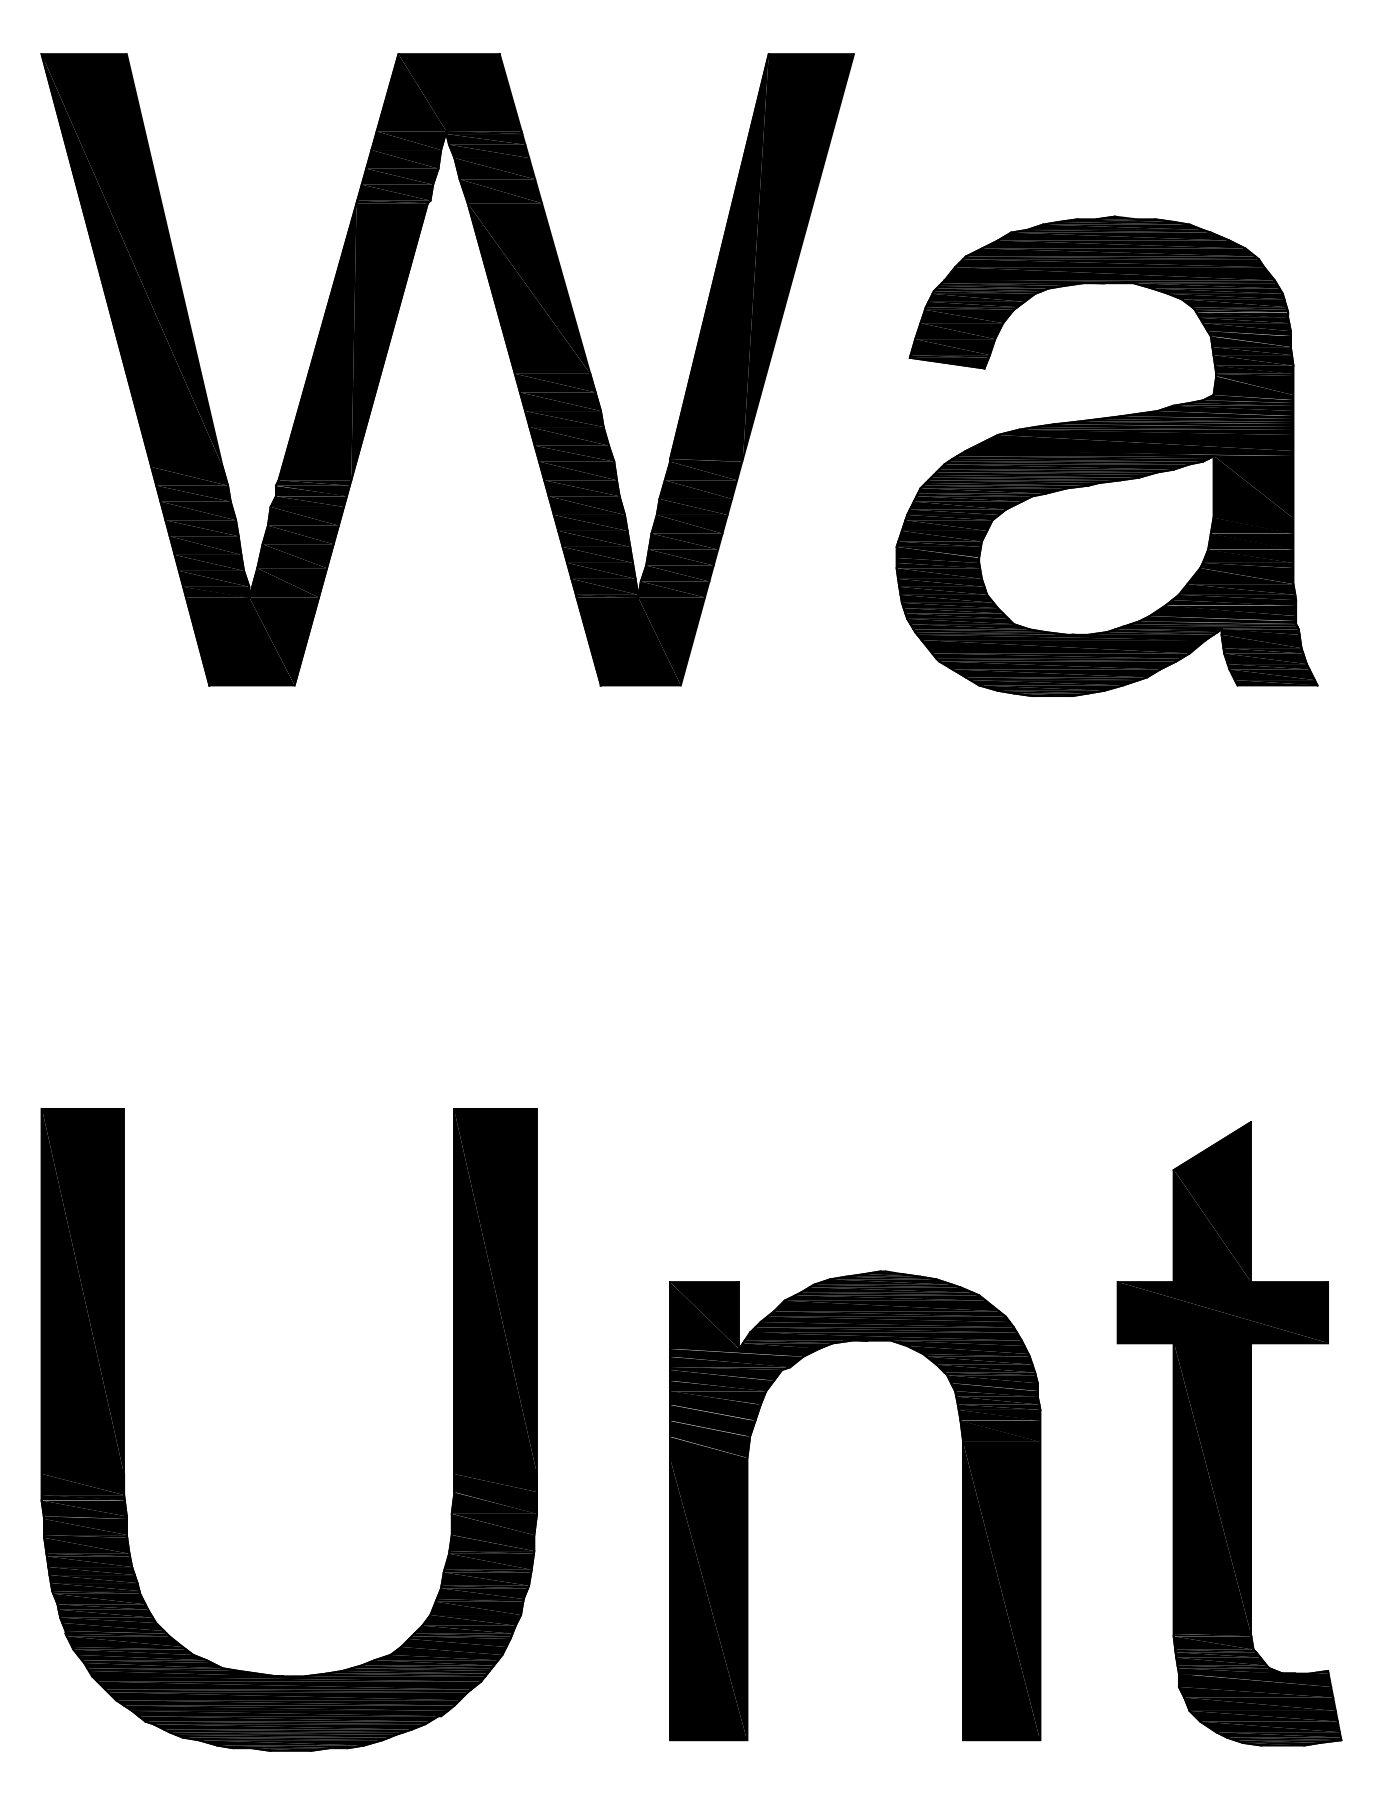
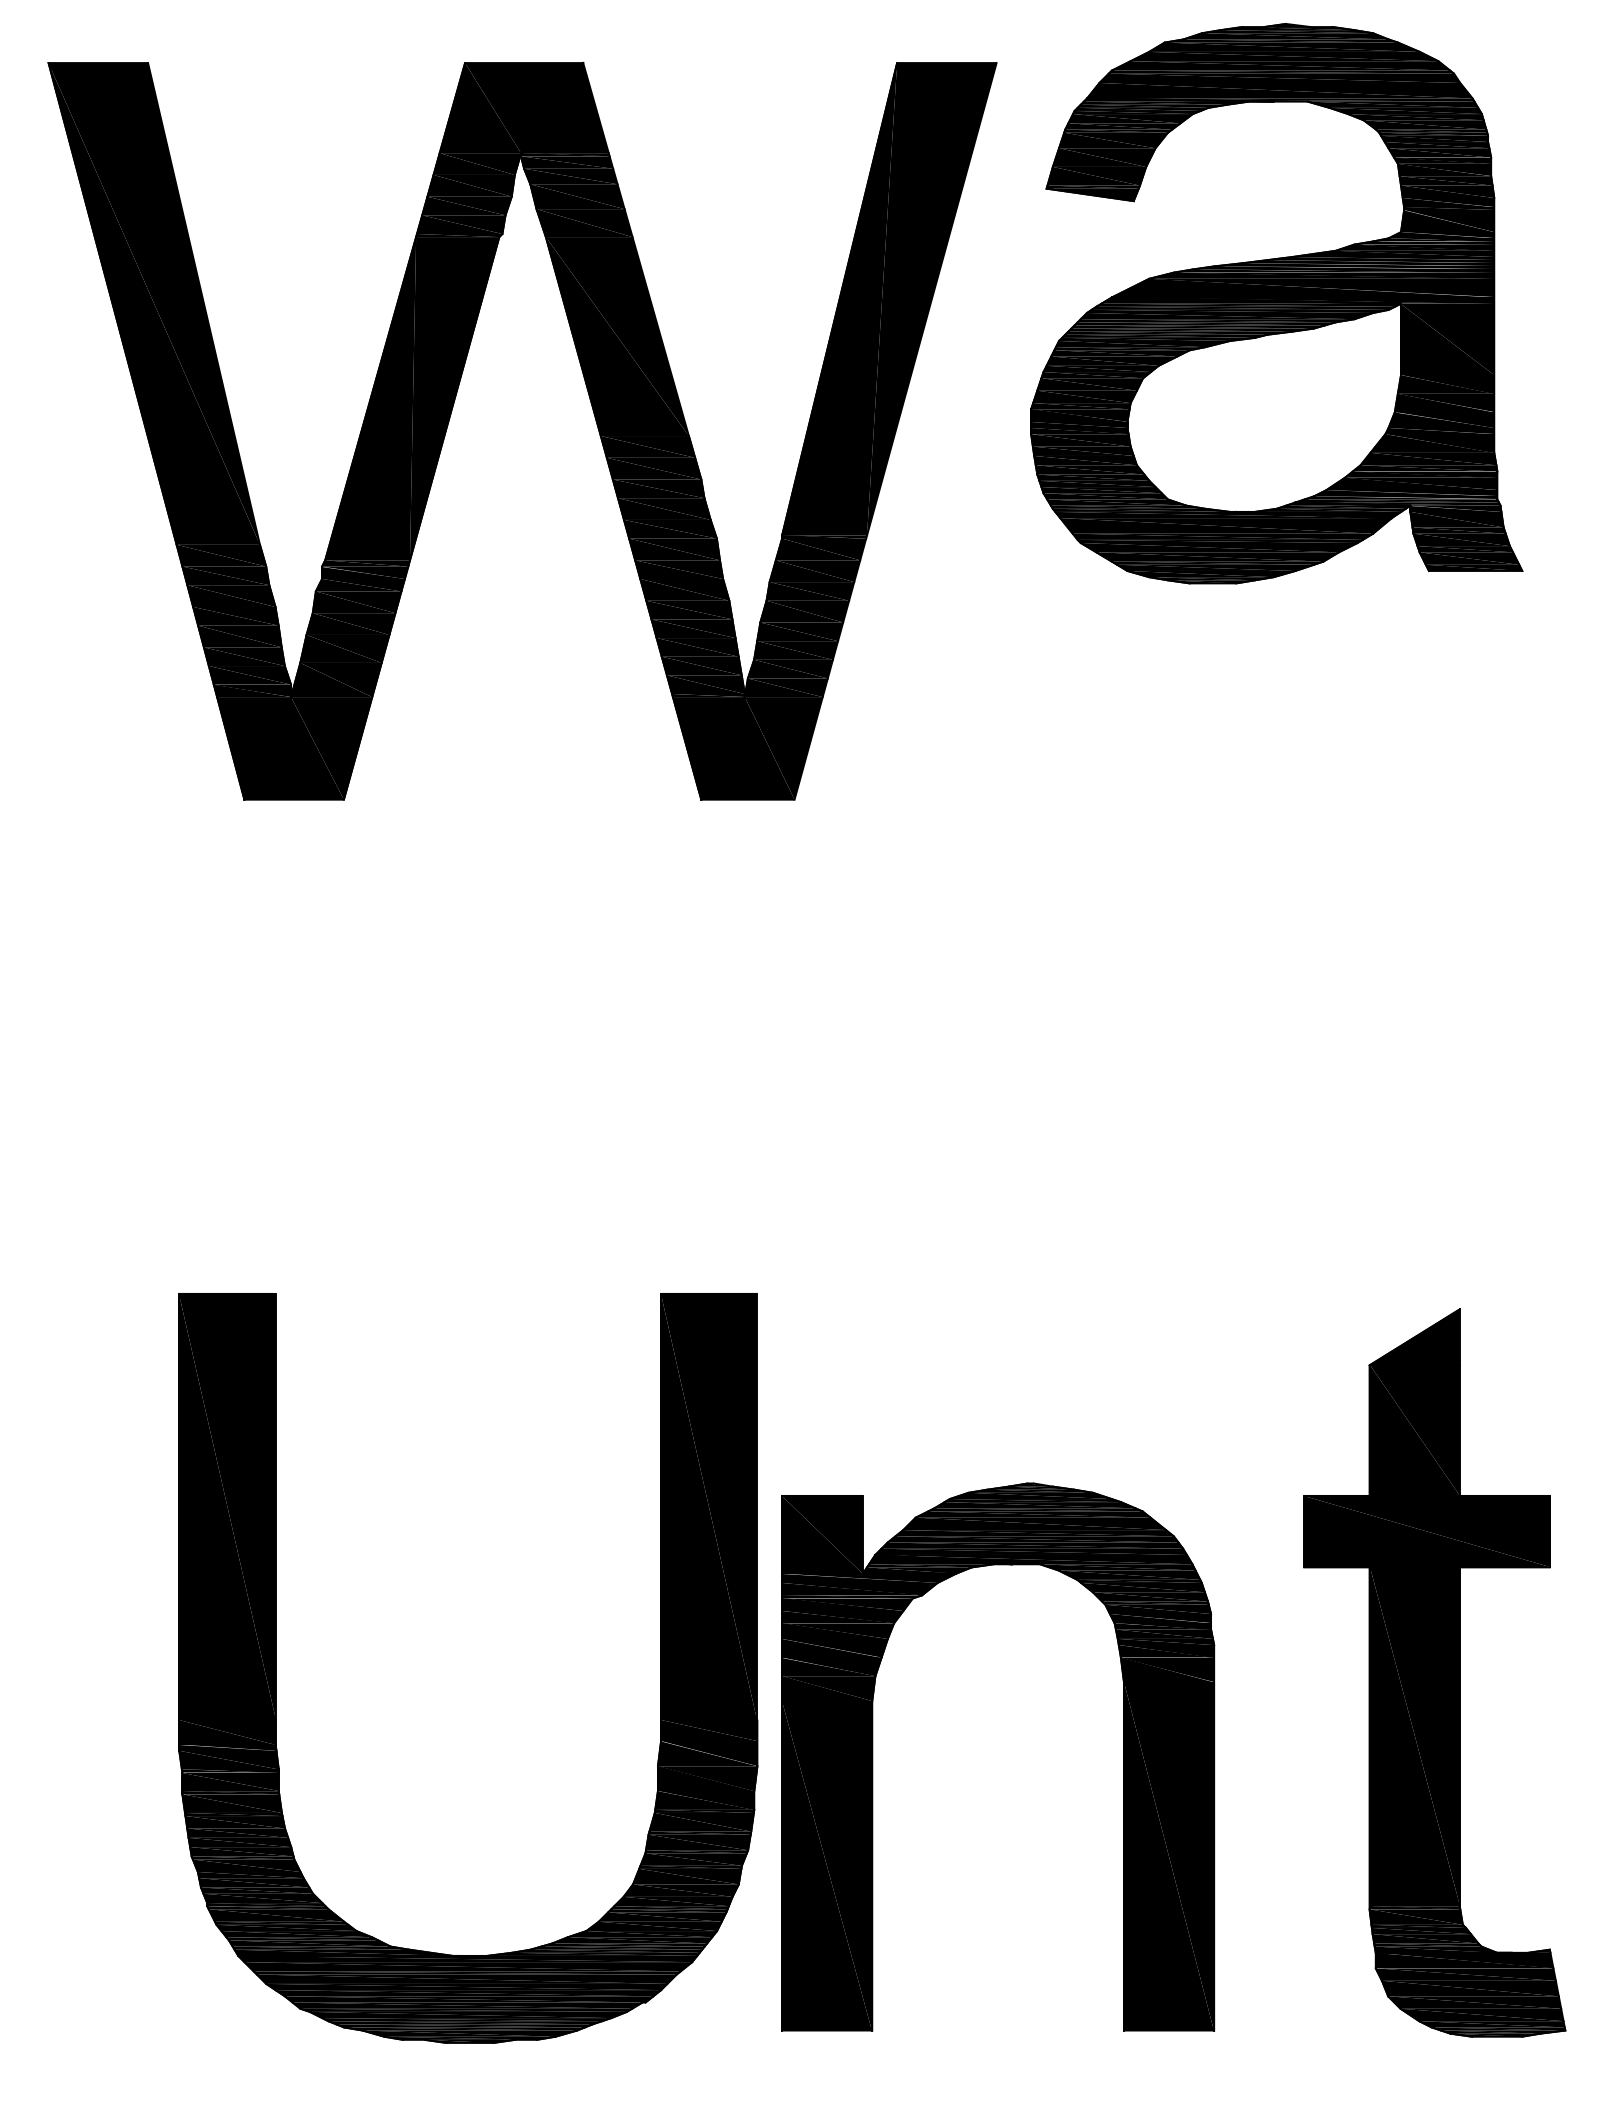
part: (1106, 455) -> (1276, 302), moved
part: (124, 1429) -> (276, 1667), moved

